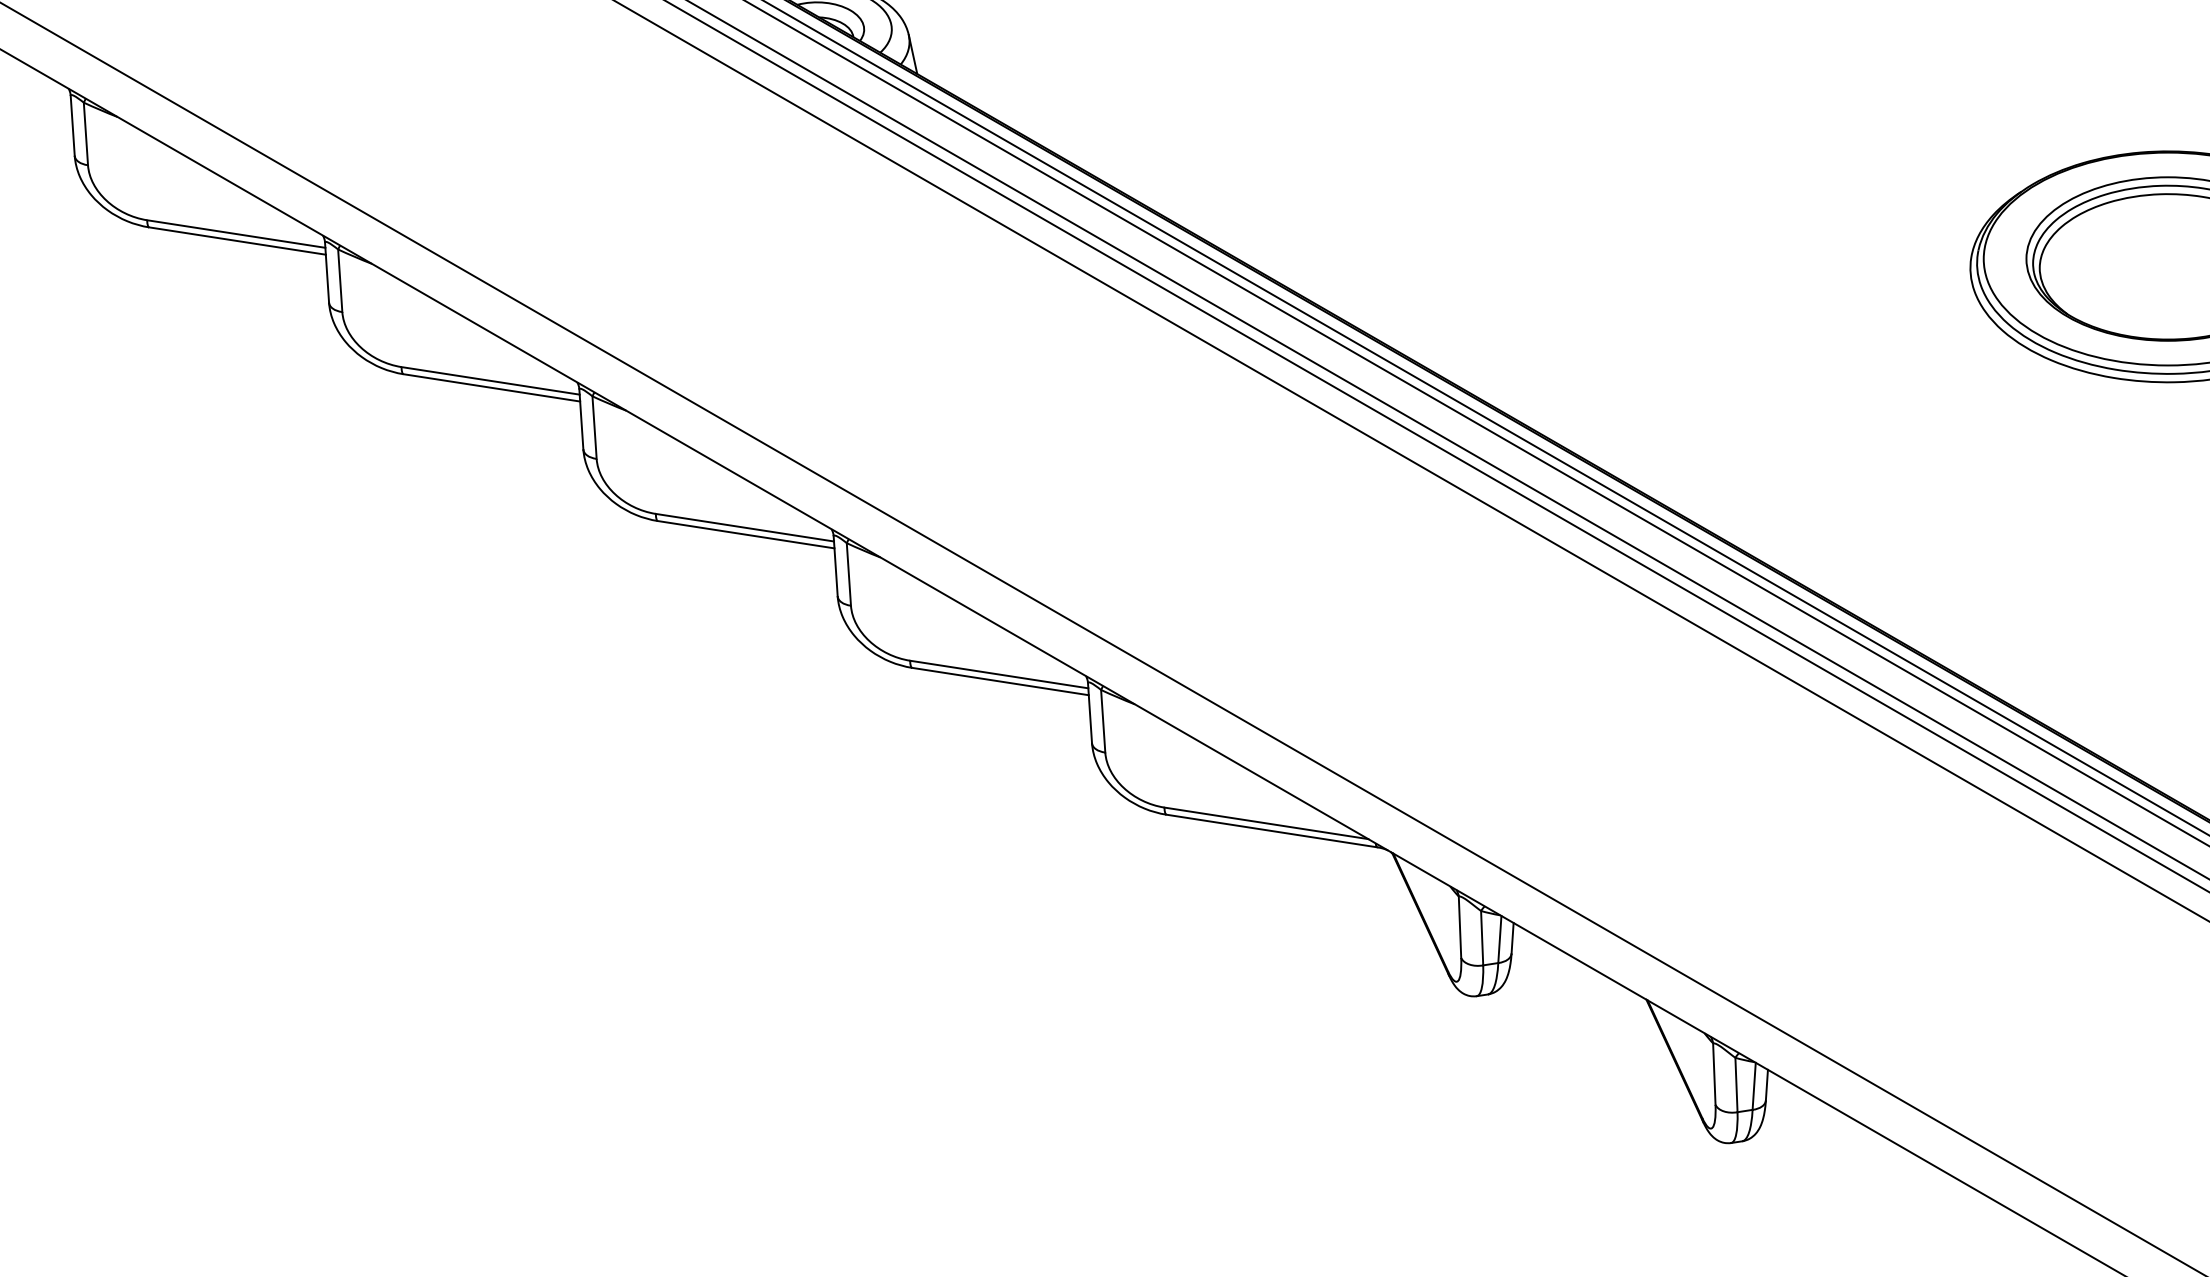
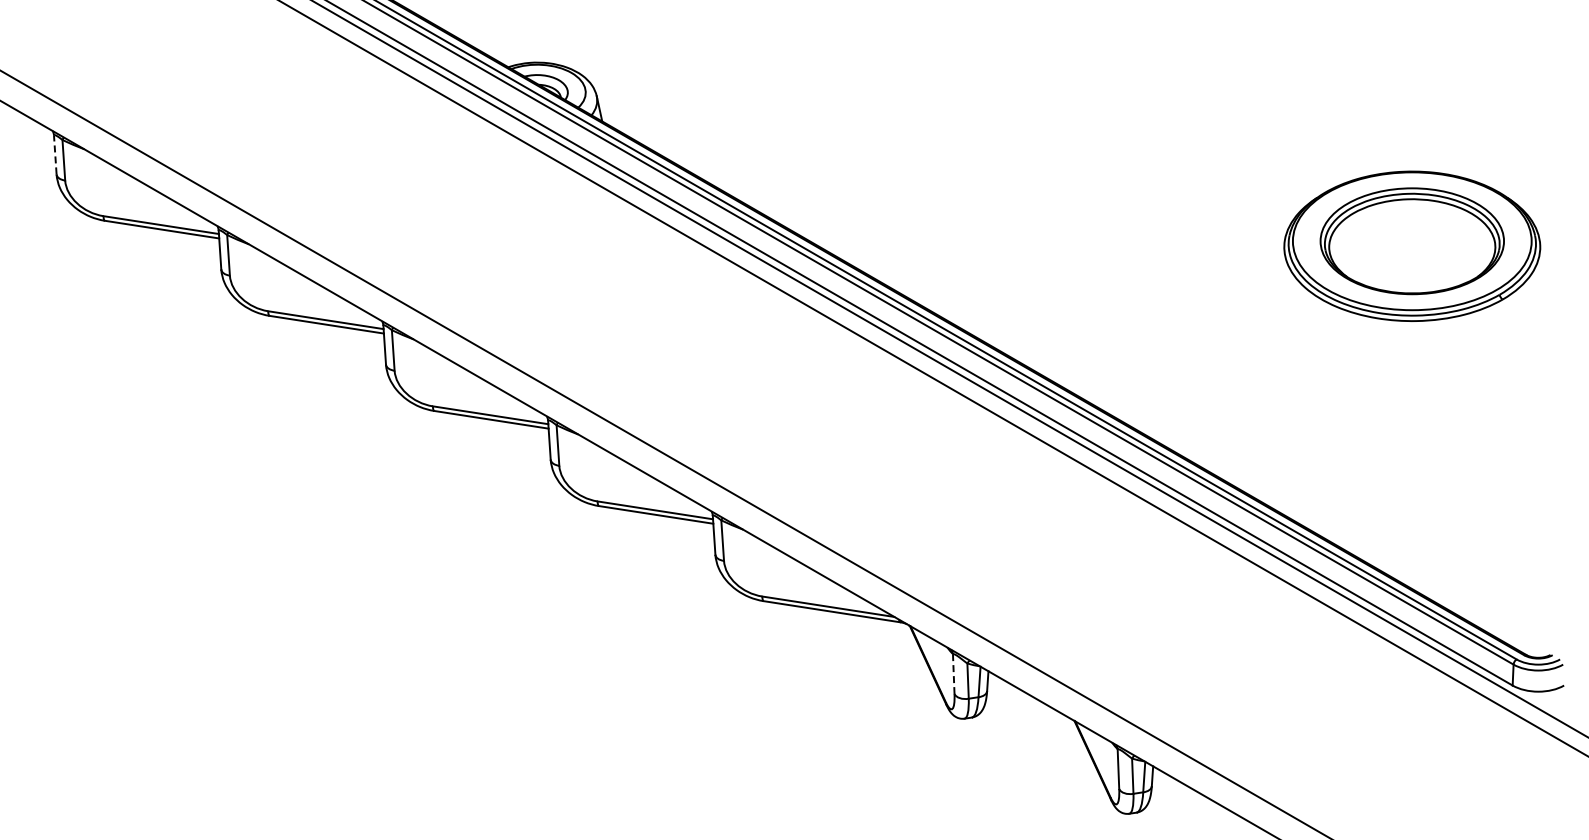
line: (73, 125) -> (55, 154), solid -> dashed
line: (1459, 927) -> (953, 674), solid -> dashed

